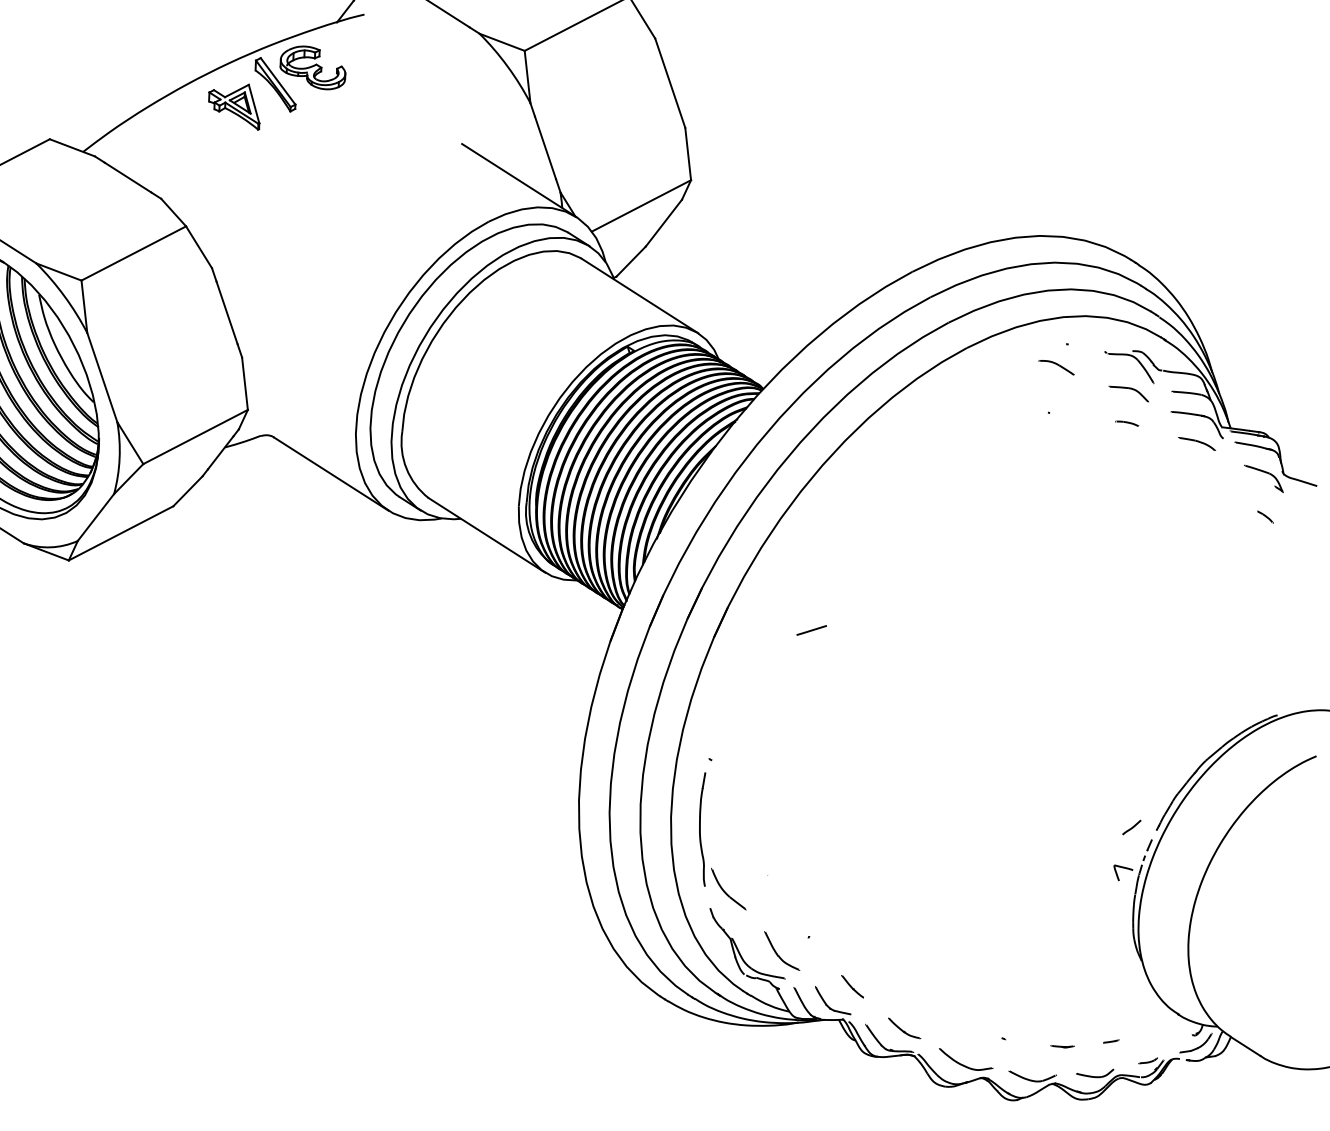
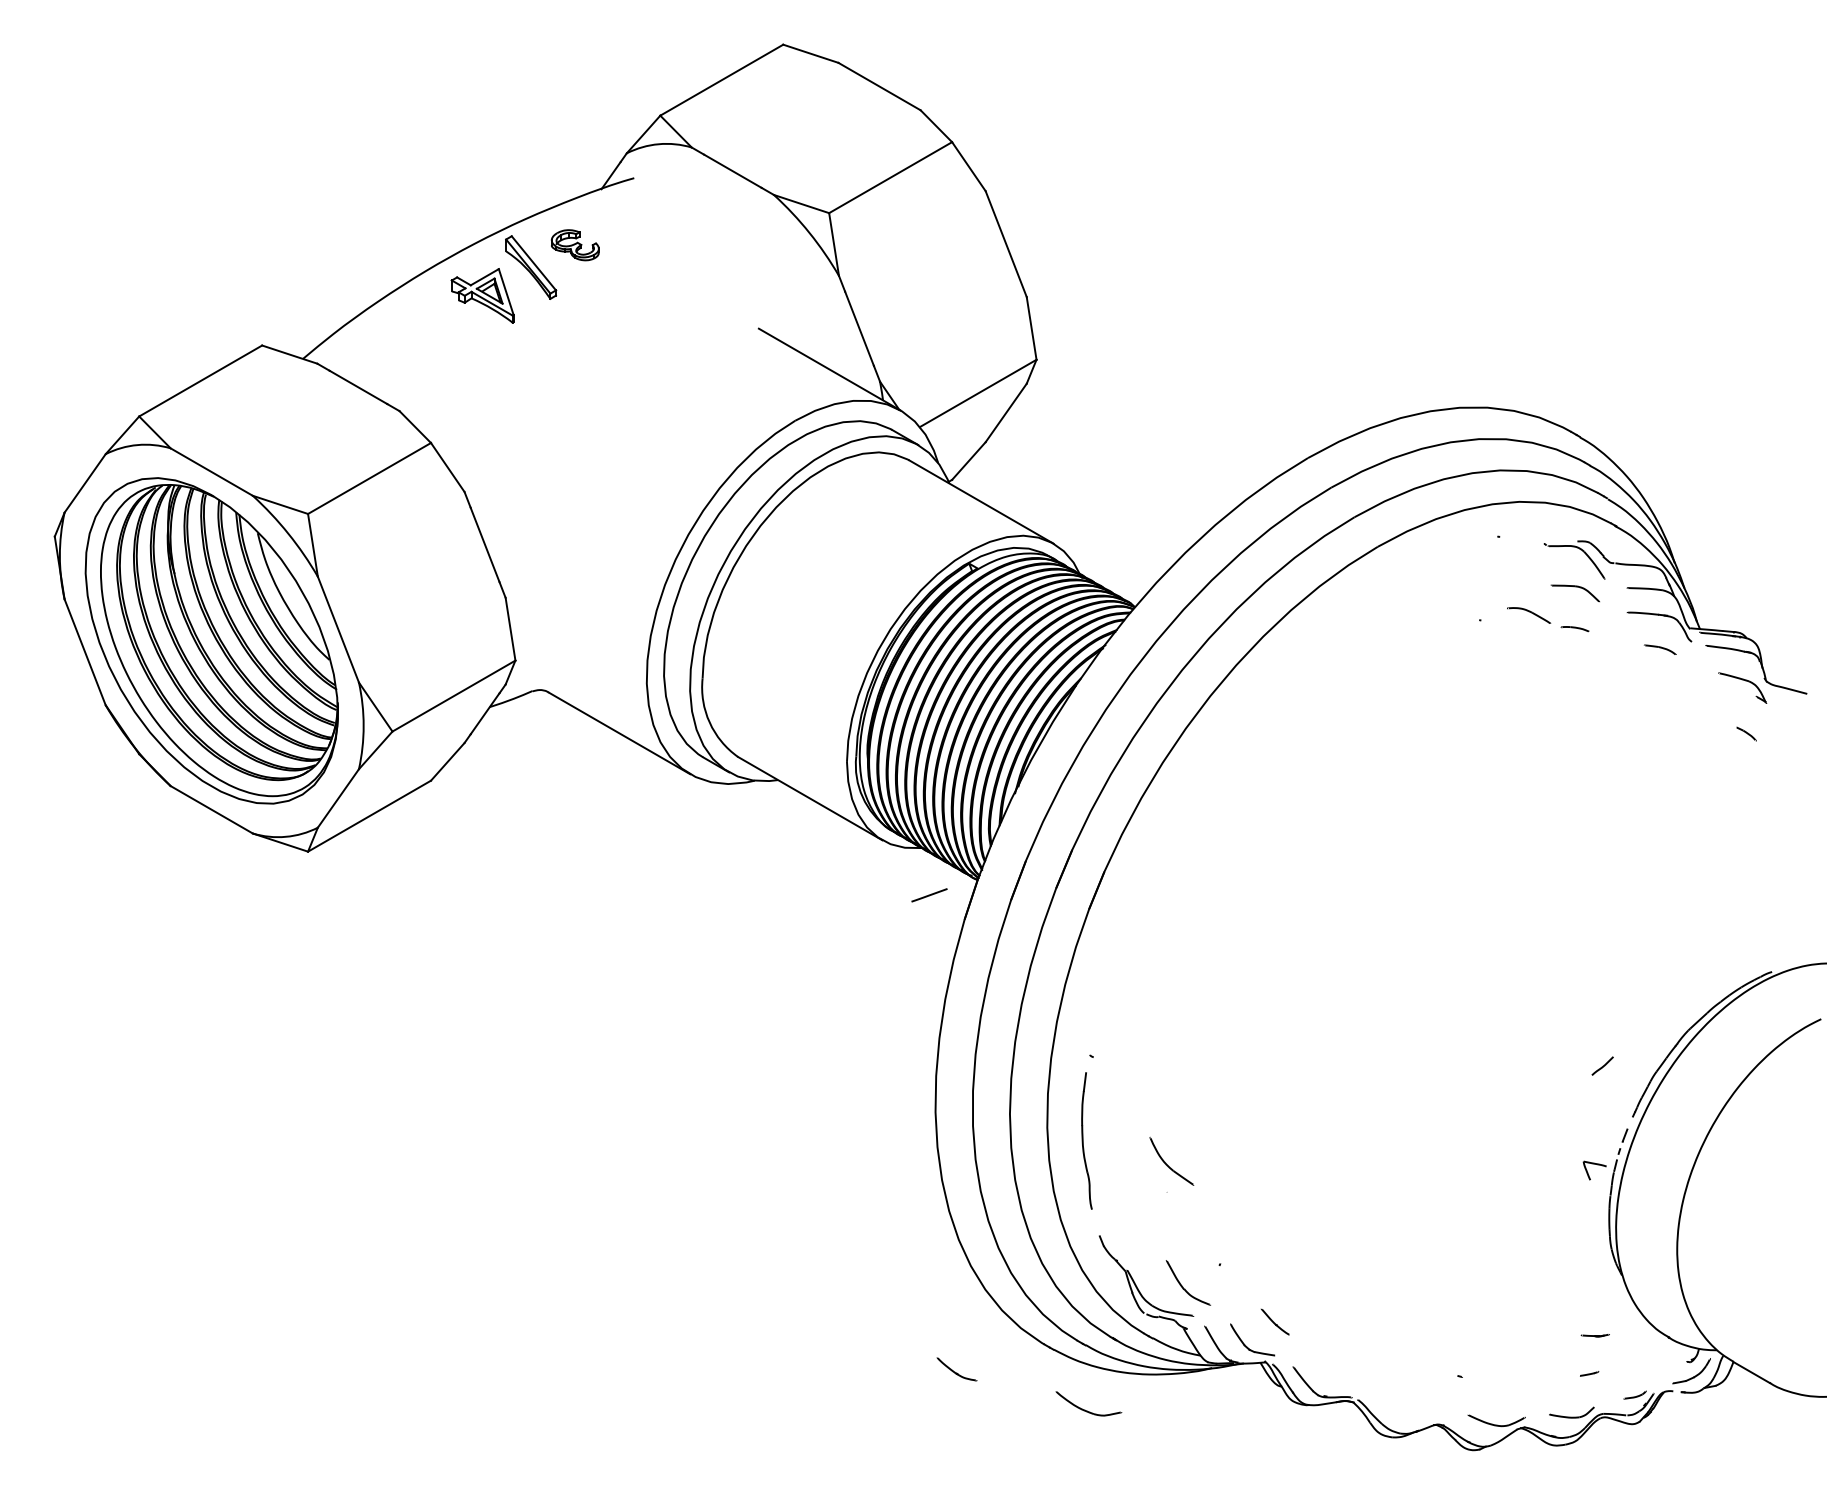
part: (313, 68) -> (575, 245), size x0.6
part: (1057, 367) -> (1529, 615), moved
part: (1197, 443) -> (1660, 649), size x0.7
line: (811, 630) -> (929, 895), moved
line: (1132, 827) -> (1603, 1065), moved
part: (728, 888) -> (1171, 1160), moved
part: (904, 1028) -> (956, 1369), moved
line: (1061, 1046) -> (1594, 1335), moved
part: (963, 1064) -> (1085, 1409), moved

